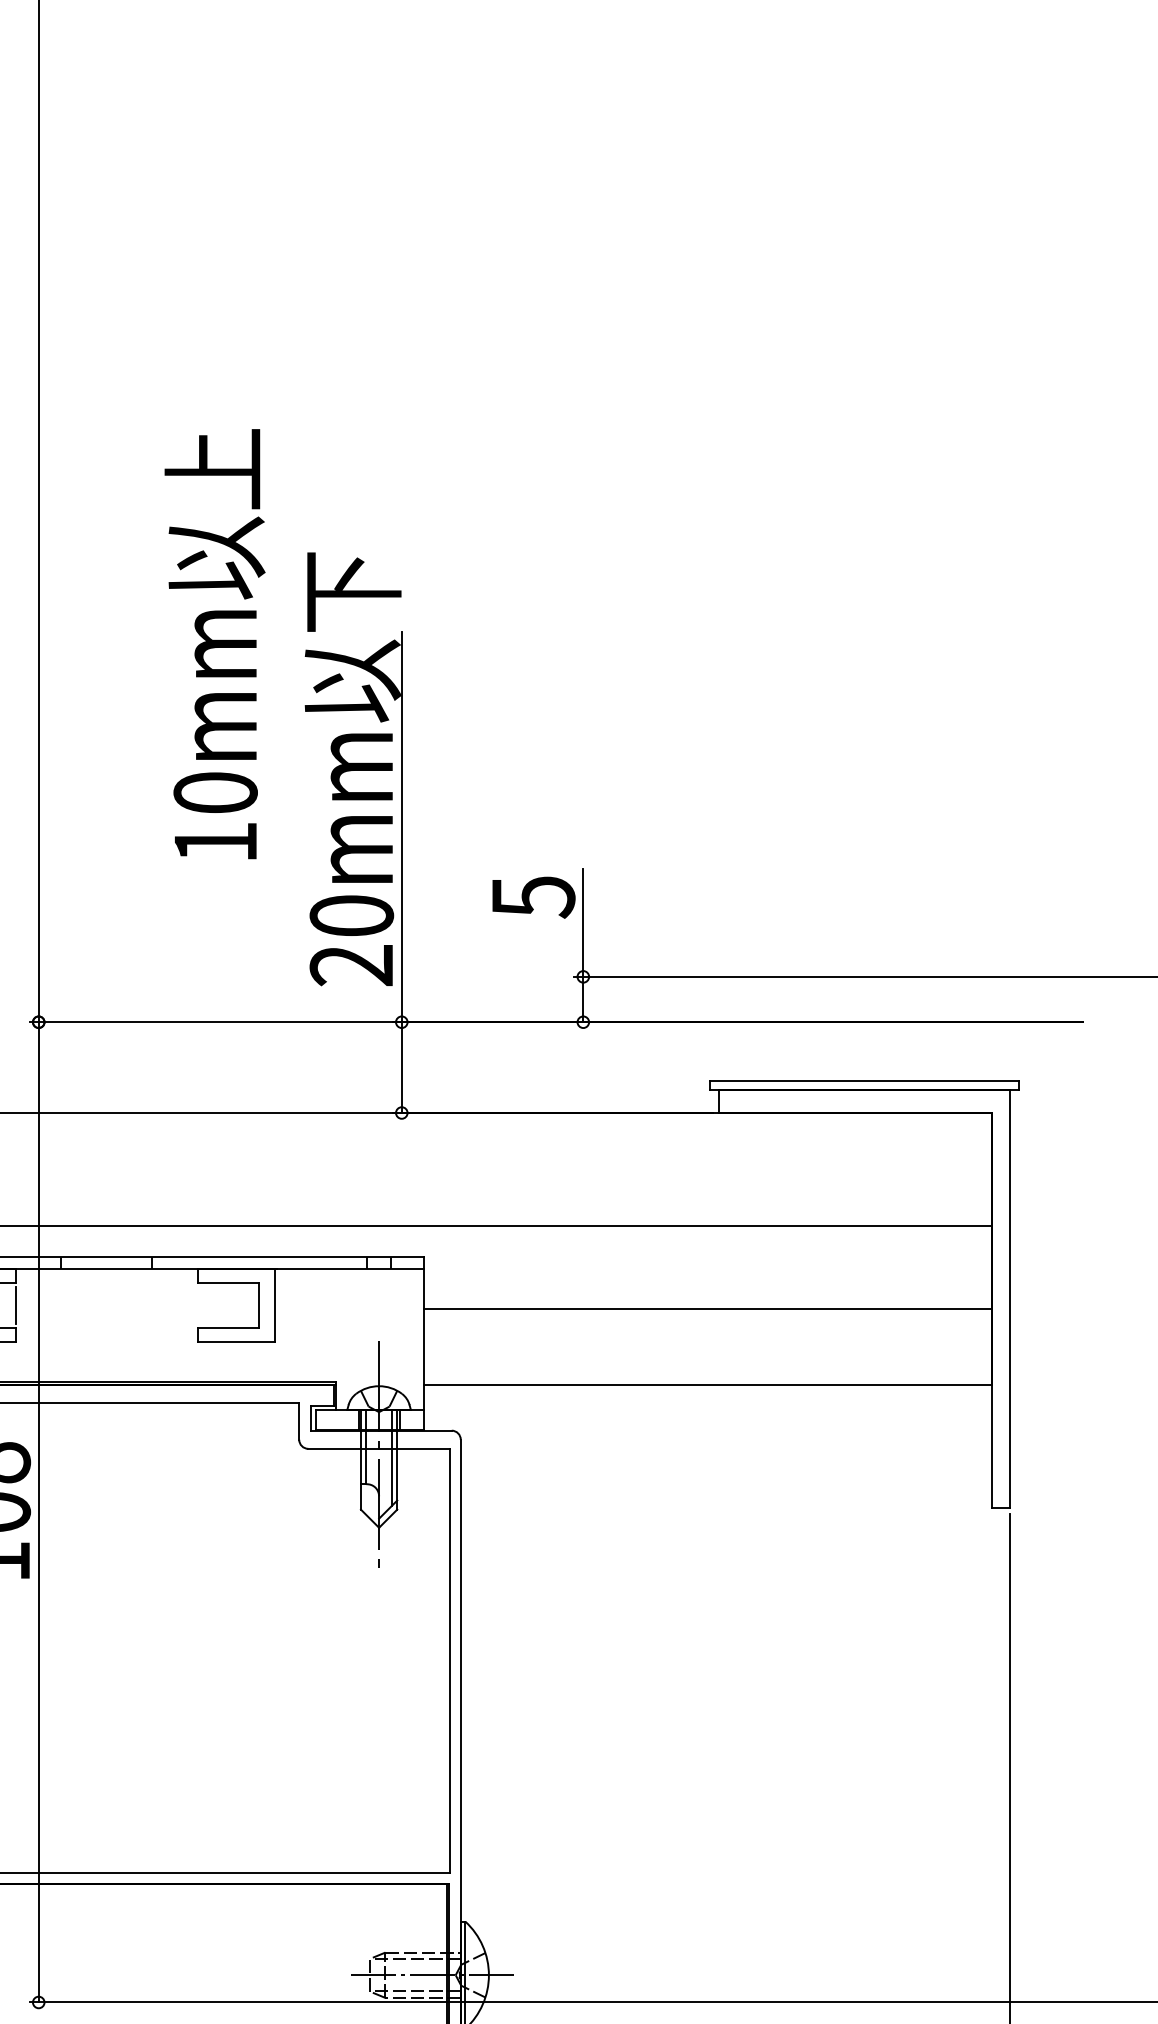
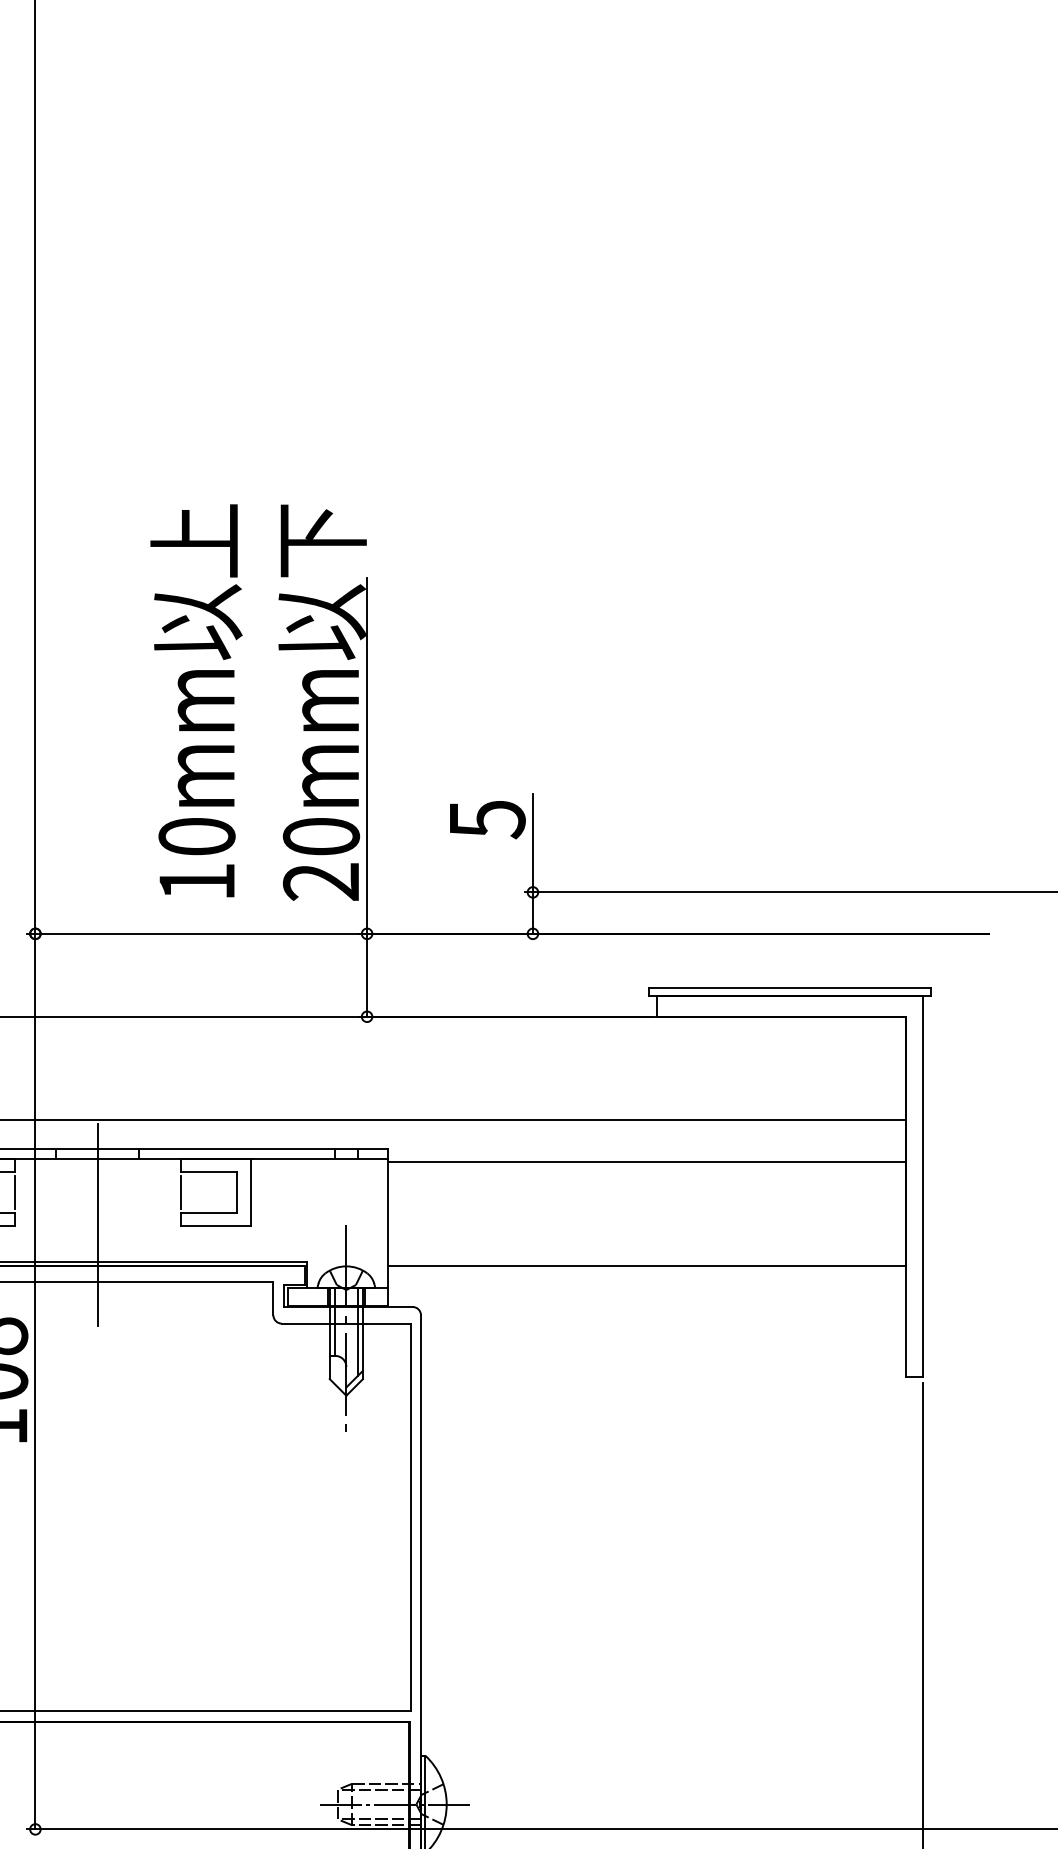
text: (214, 644) -> (195, 701), moved
line: (197, 1305) -> (180, 1192), added
line: (707, 1308) -> (646, 1161), moved
line: (106, 1340) -> (97, 1224), added

